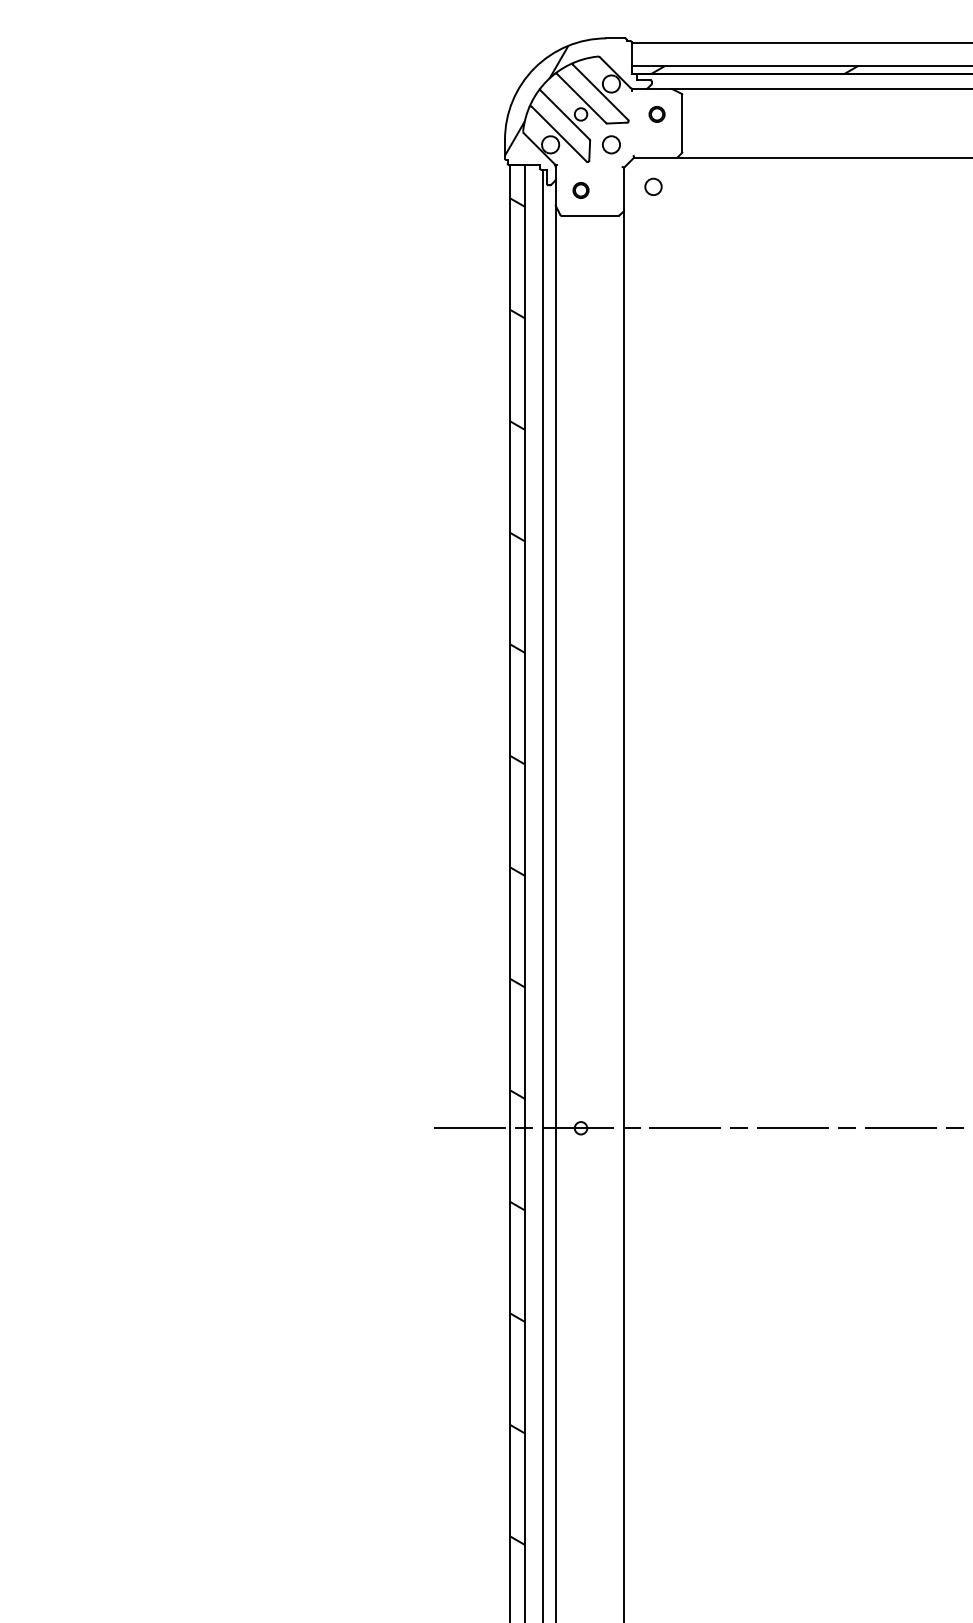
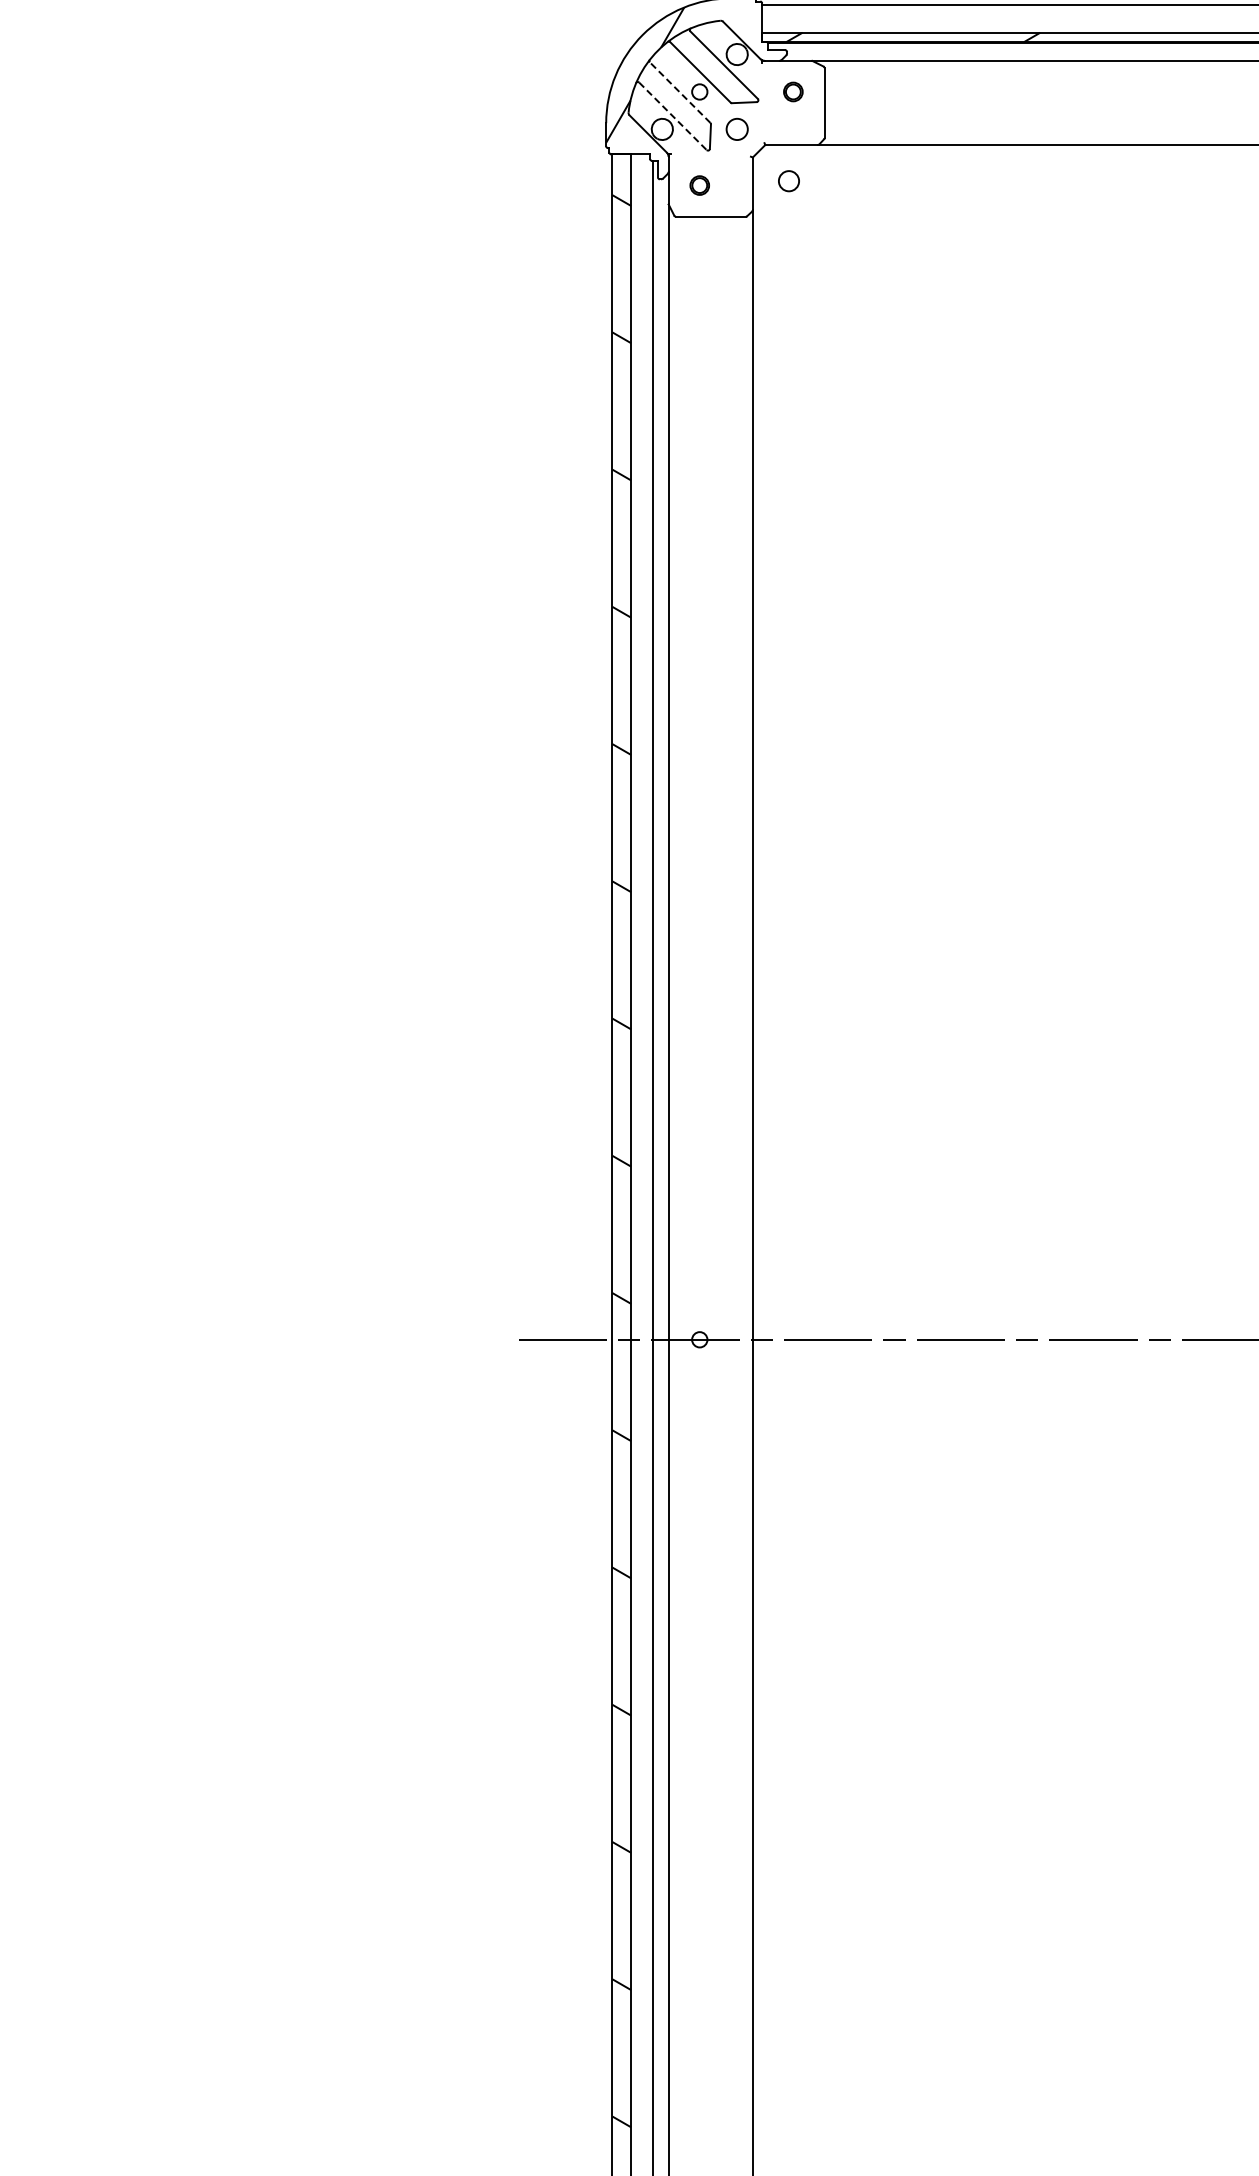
line: (565, 114) -> (680, 92), solid -> dashed
line: (558, 134) -> (672, 116), solid -> dashed

